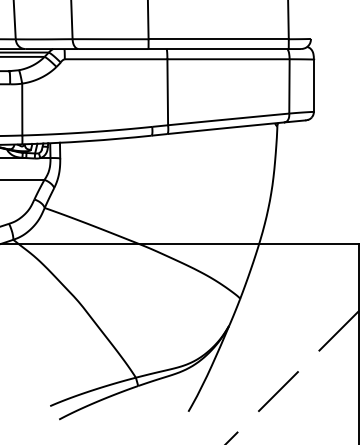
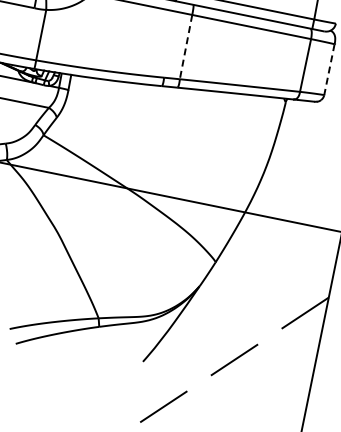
line: (313, 86) -> (328, 70), solid -> dashed
line: (167, 92) -> (185, 47), solid -> dashed

